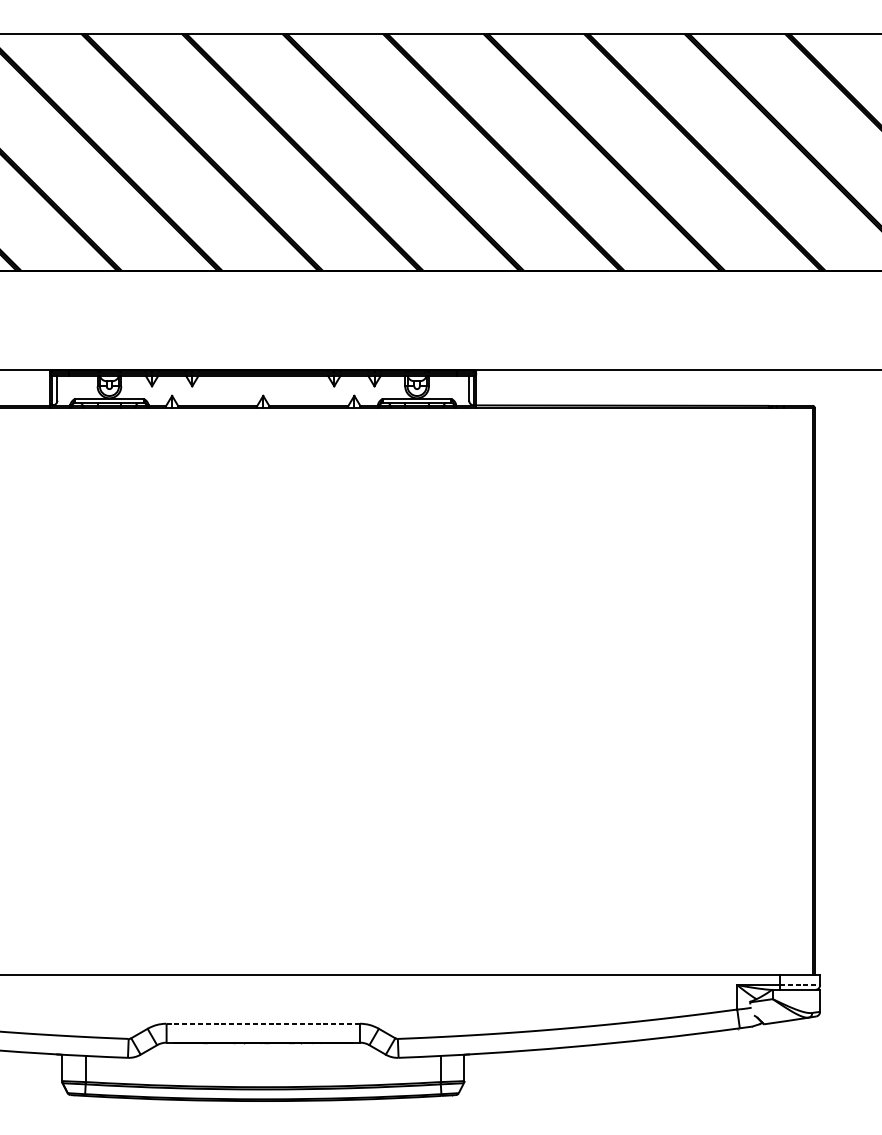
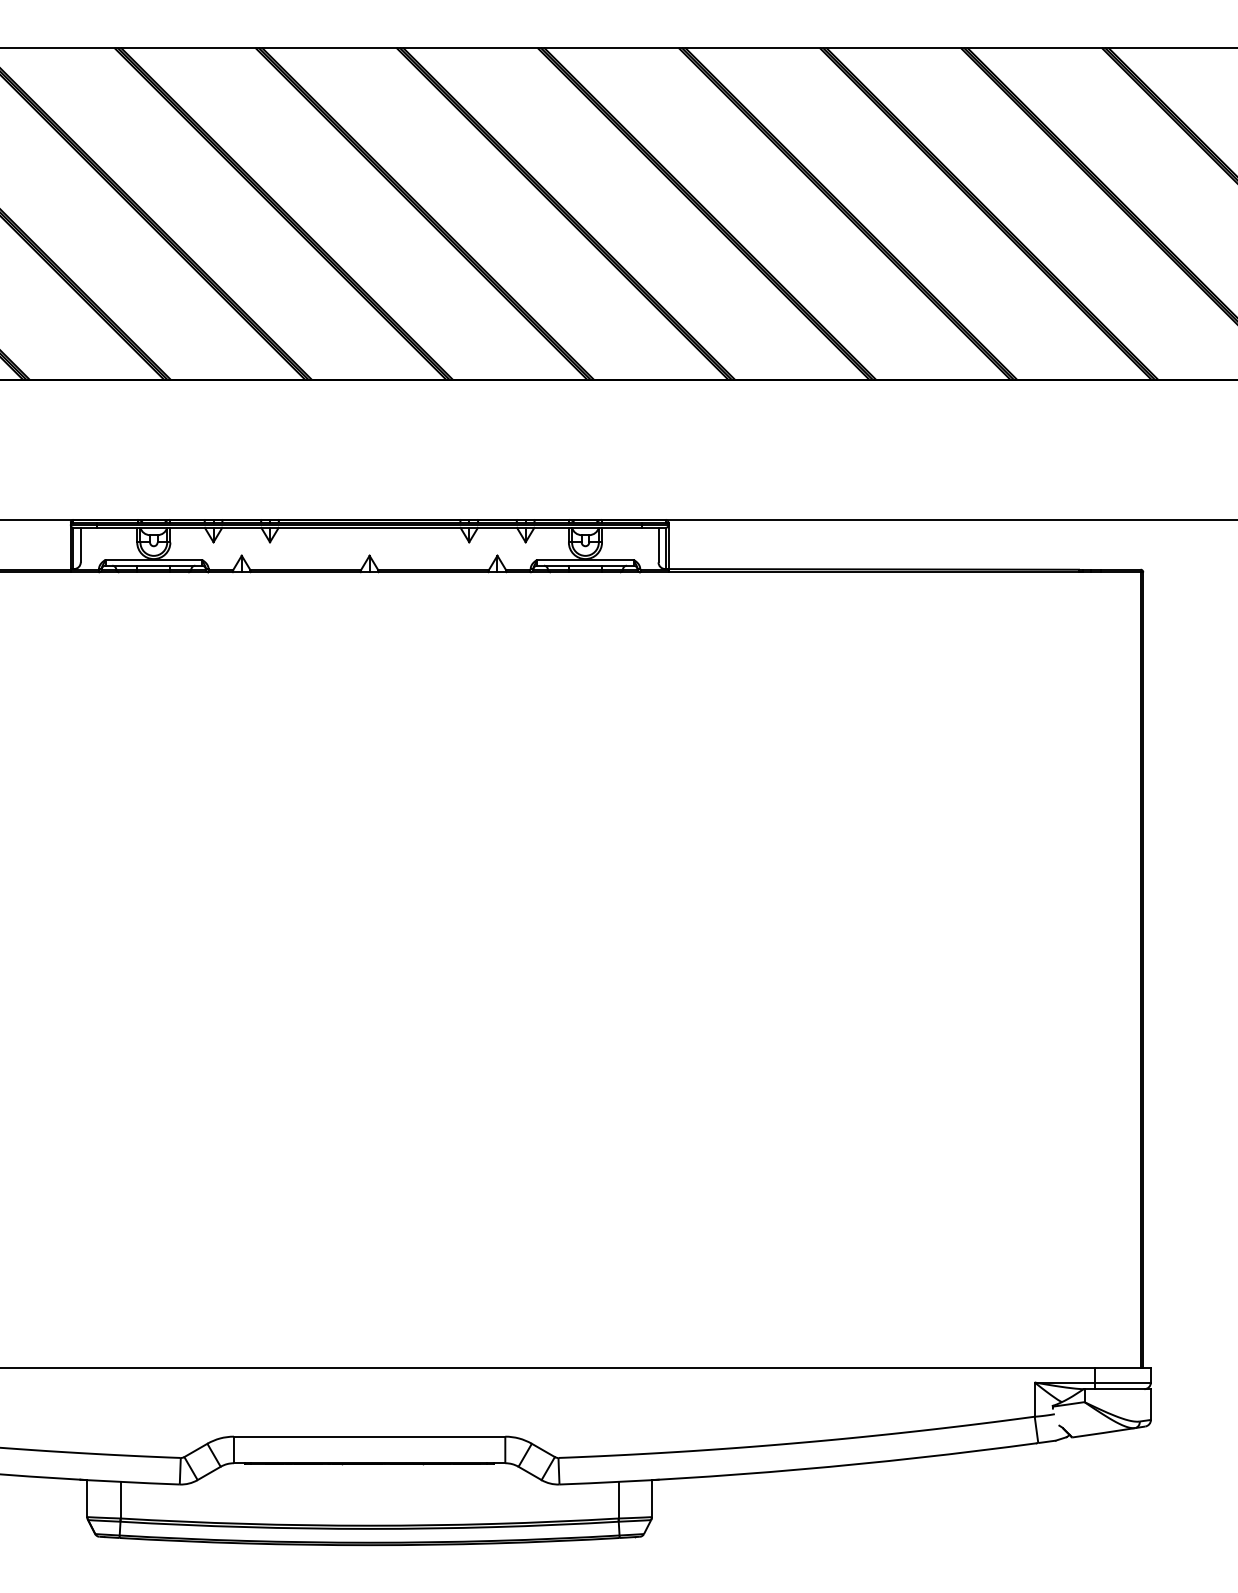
line: (800, 985) -> (1123, 1382), dashed -> solid
line: (263, 1023) -> (369, 1436), dashed -> solid

